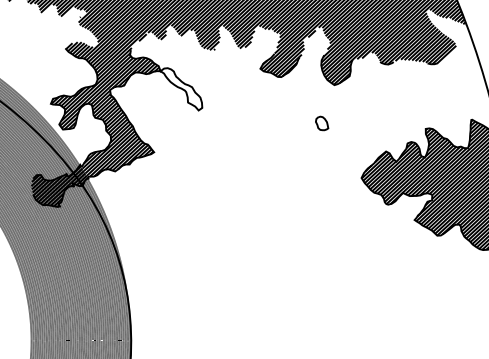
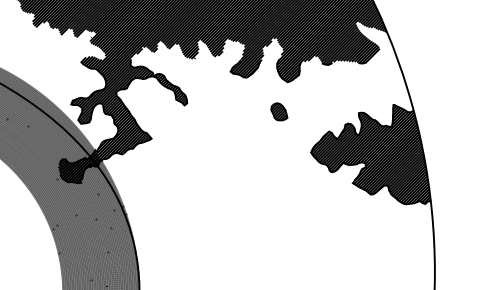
hatch: (182, 89) -> (171, 89), added
part: (322, 122) -> (279, 111), size x1.67

